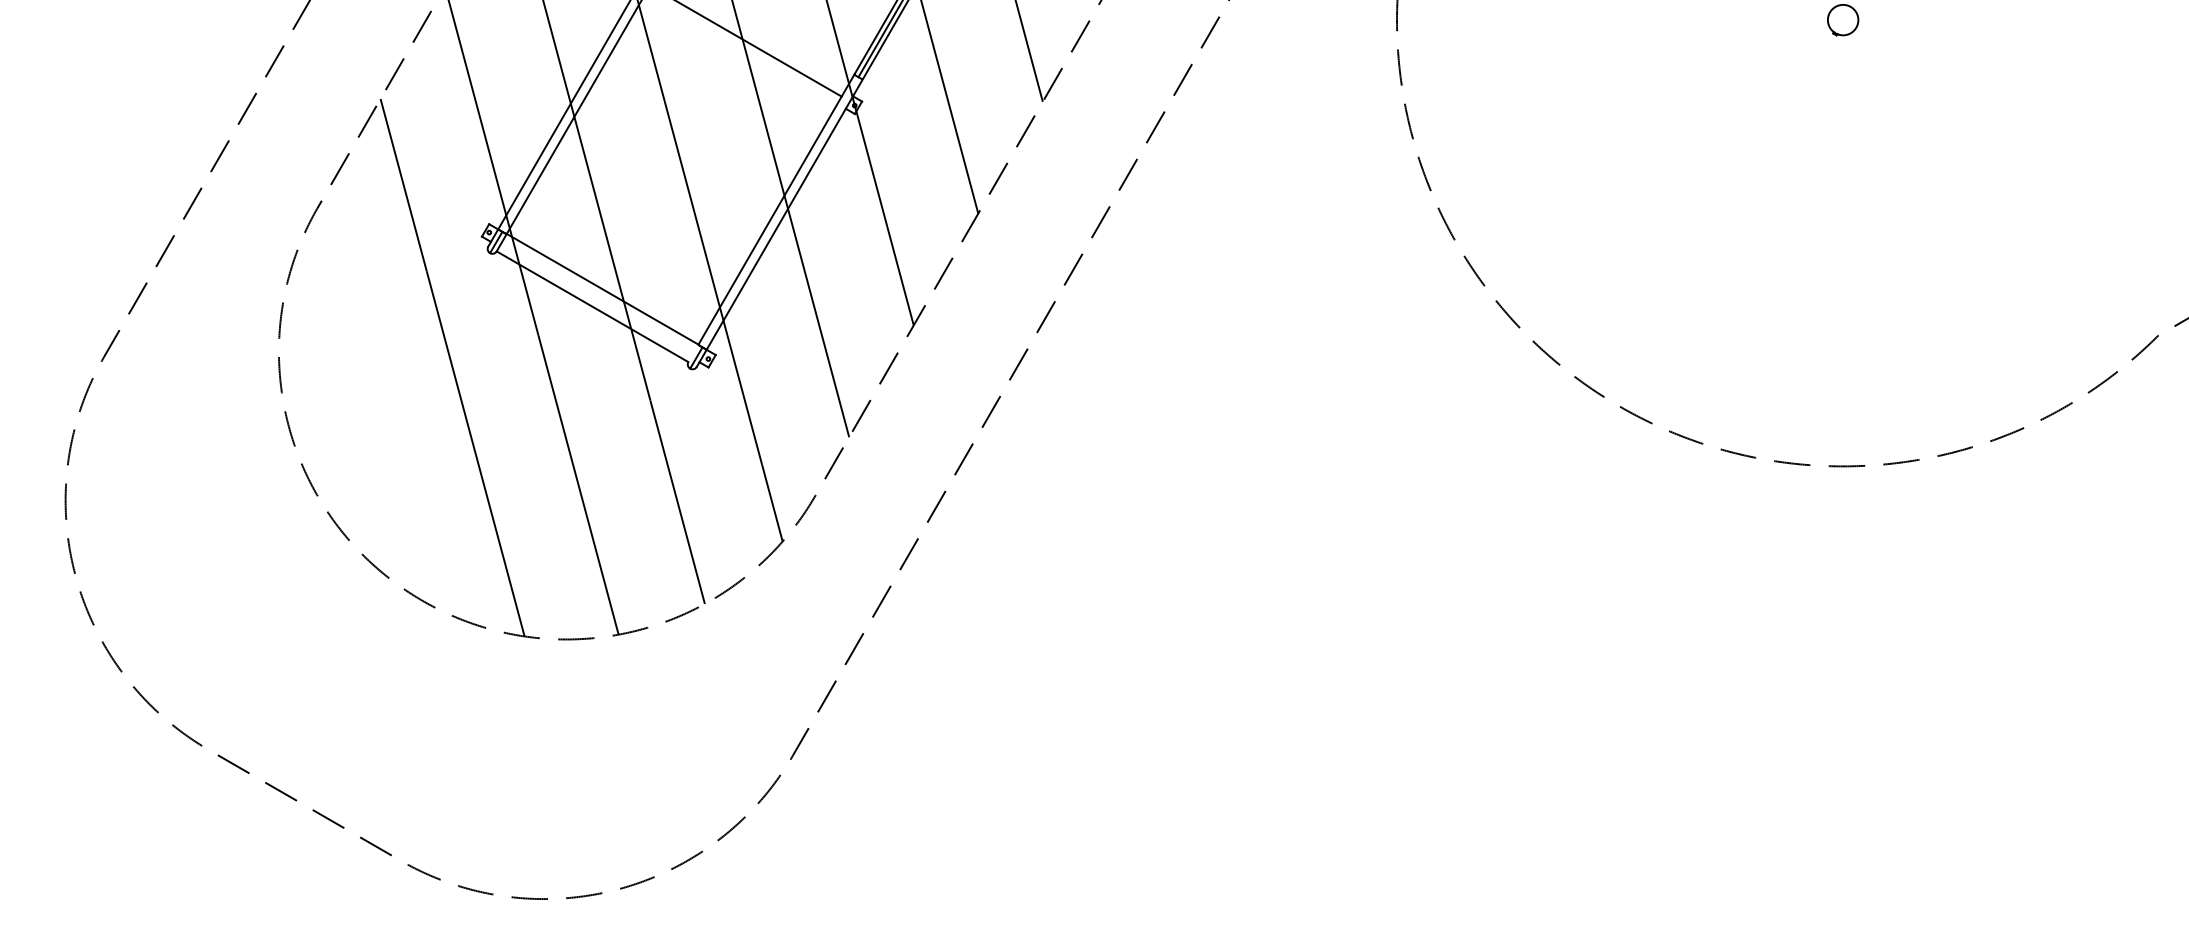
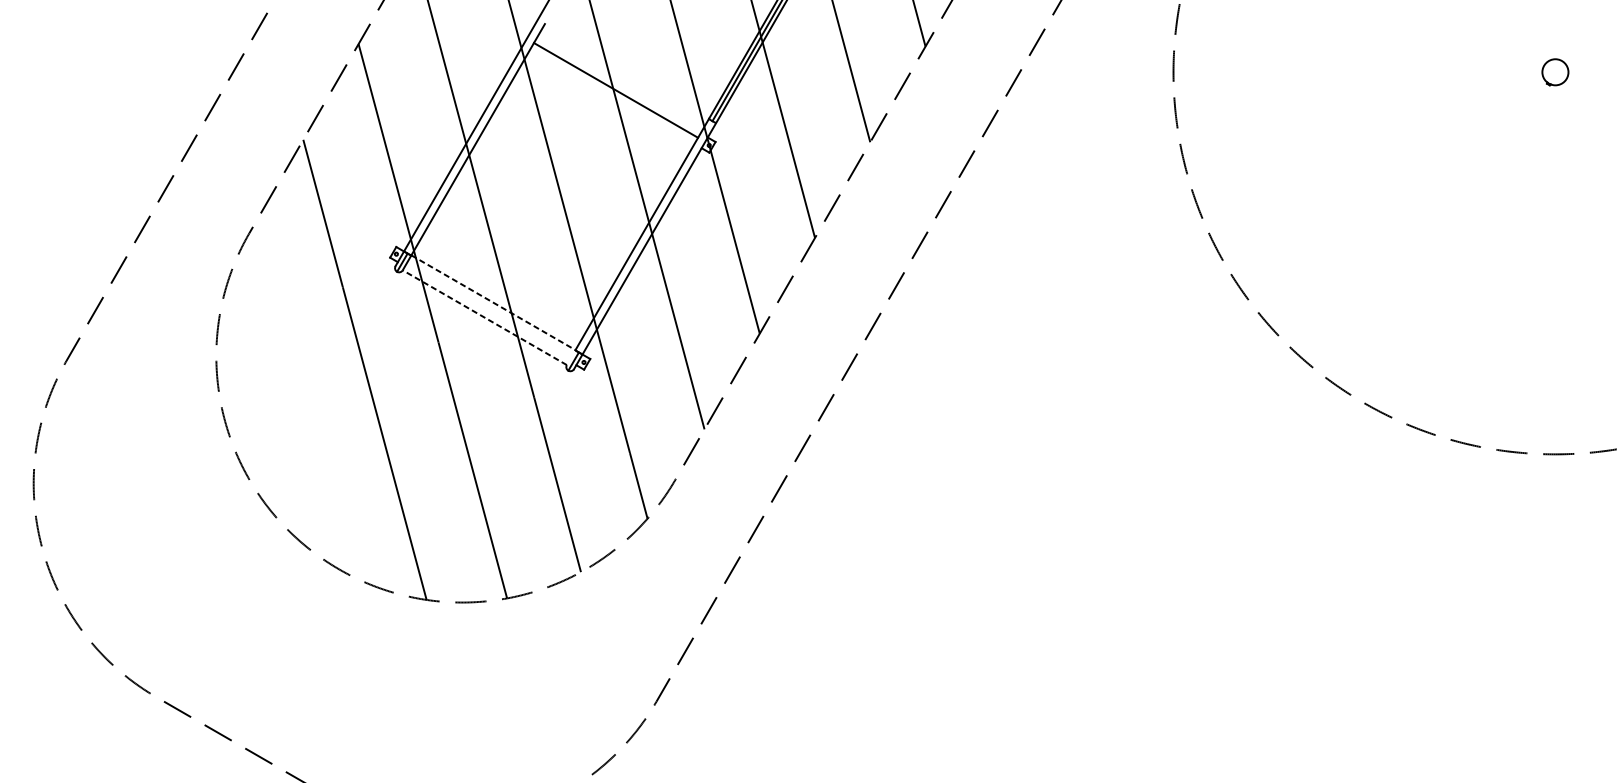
line: (602, 289) -> (493, 302), solid -> dashed
line: (592, 306) -> (484, 317), solid -> dashed

